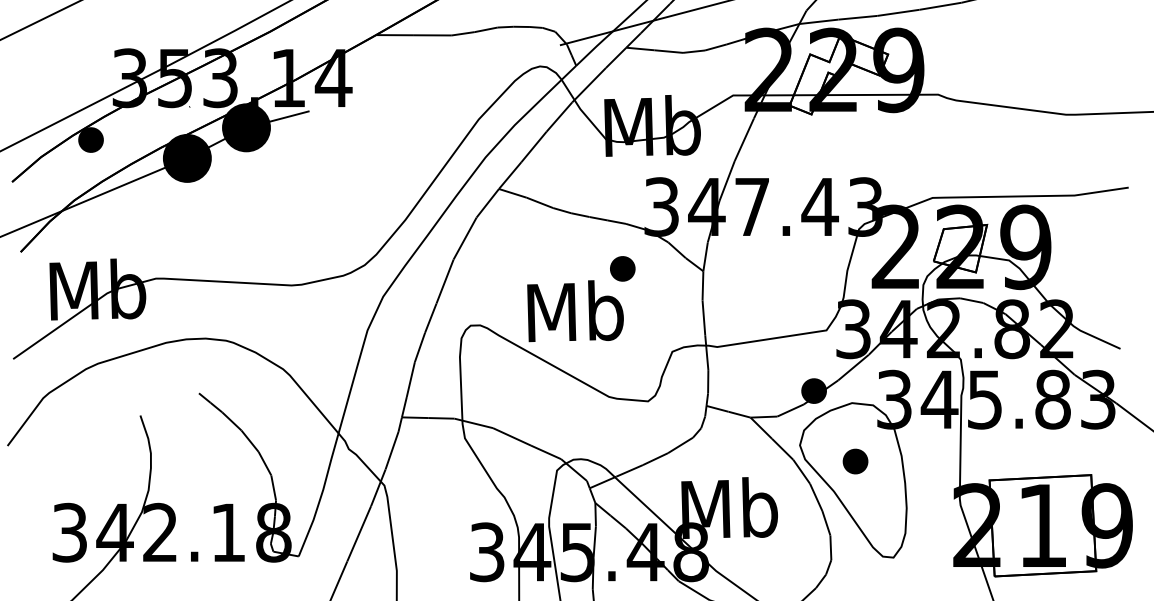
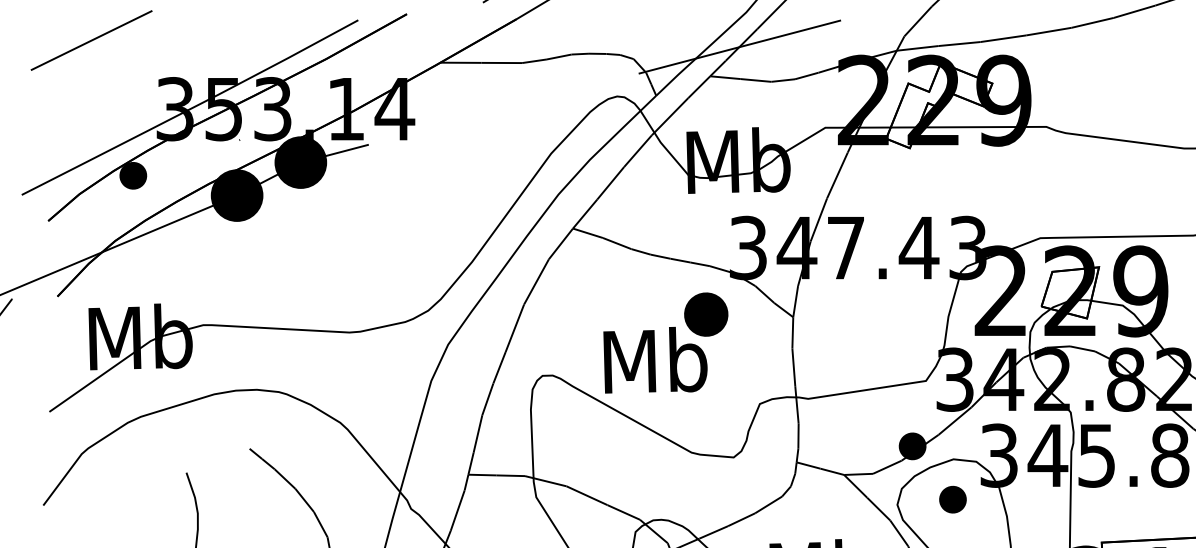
part: (622, 268) -> (706, 314), size x1.6
part: (855, 461) -> (952, 499), moved

